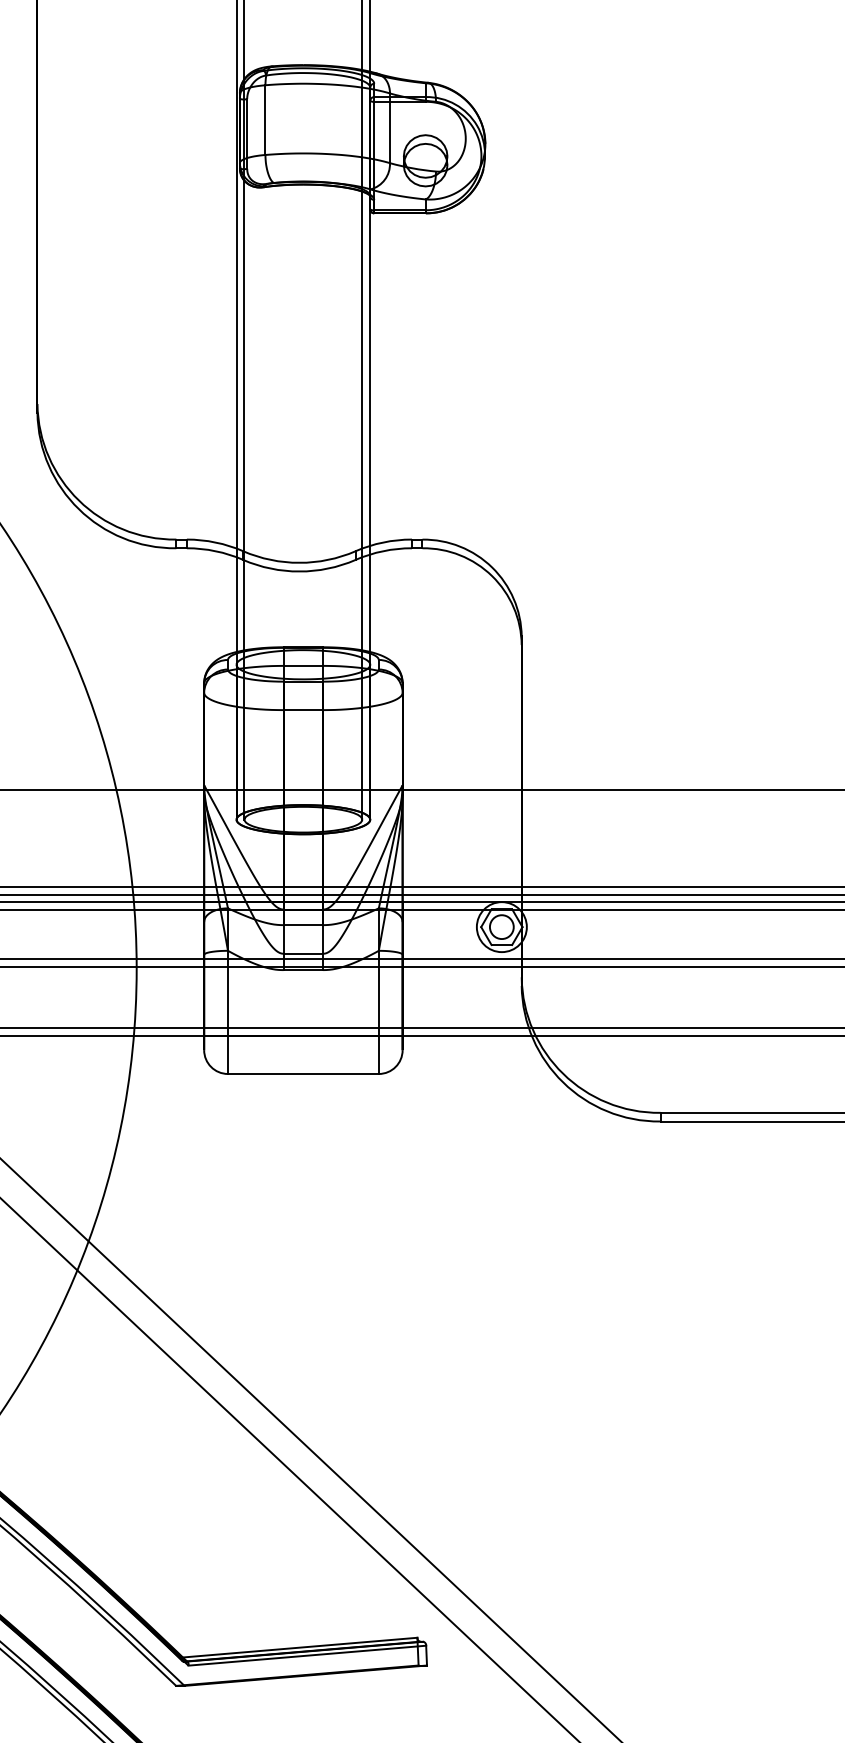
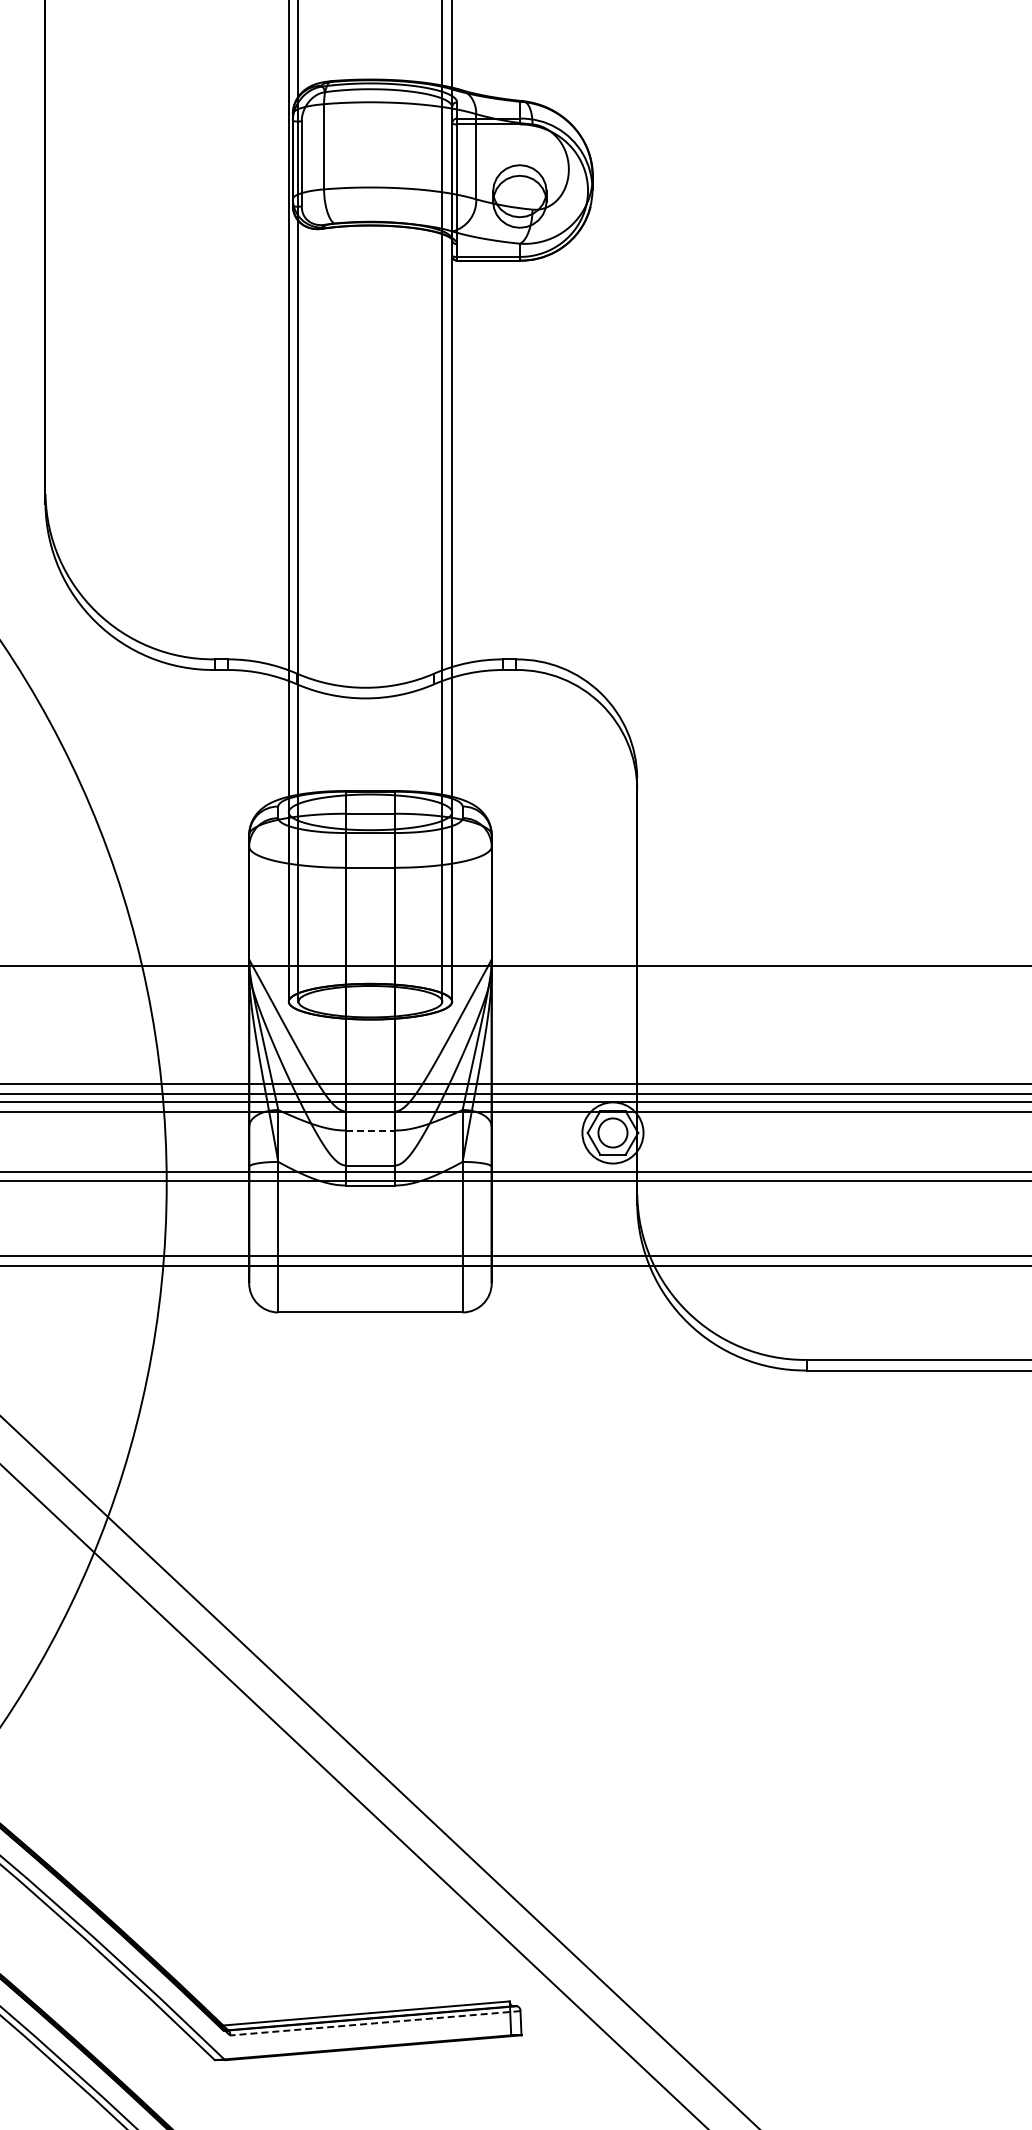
line: (303, 925) -> (370, 1130), solid -> dashed
line: (307, 1655) -> (375, 2023), solid -> dashed

